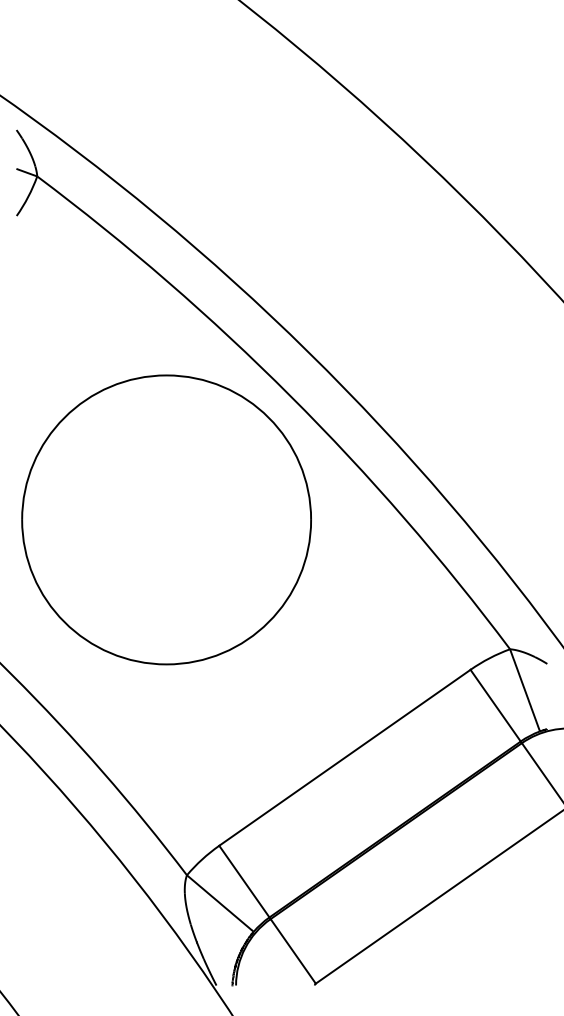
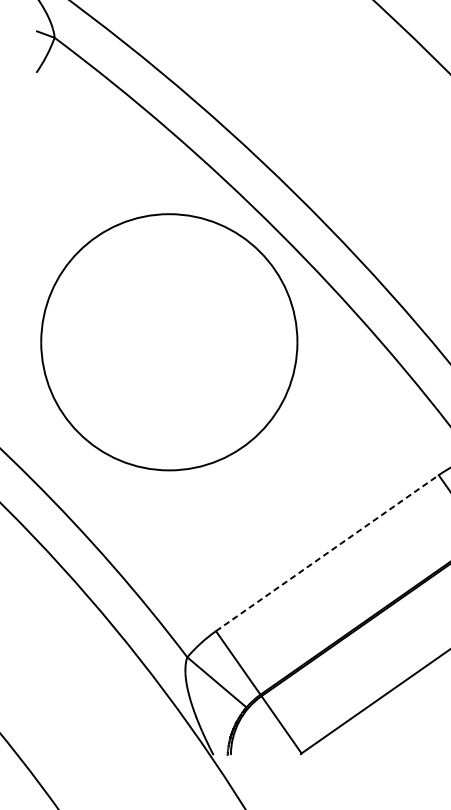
line: (345, 757) -> (327, 552), solid -> dashed

